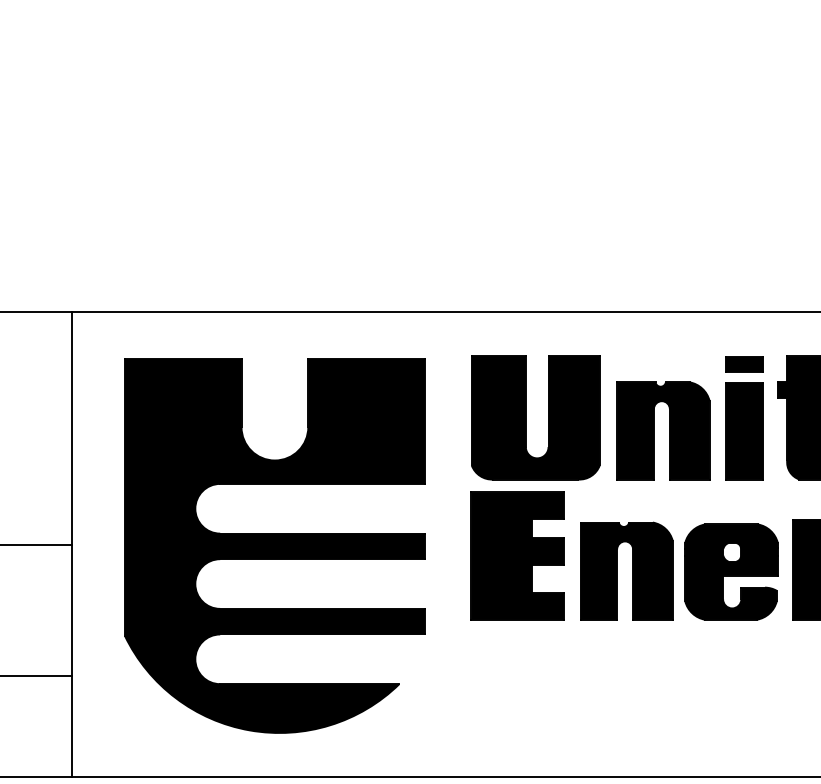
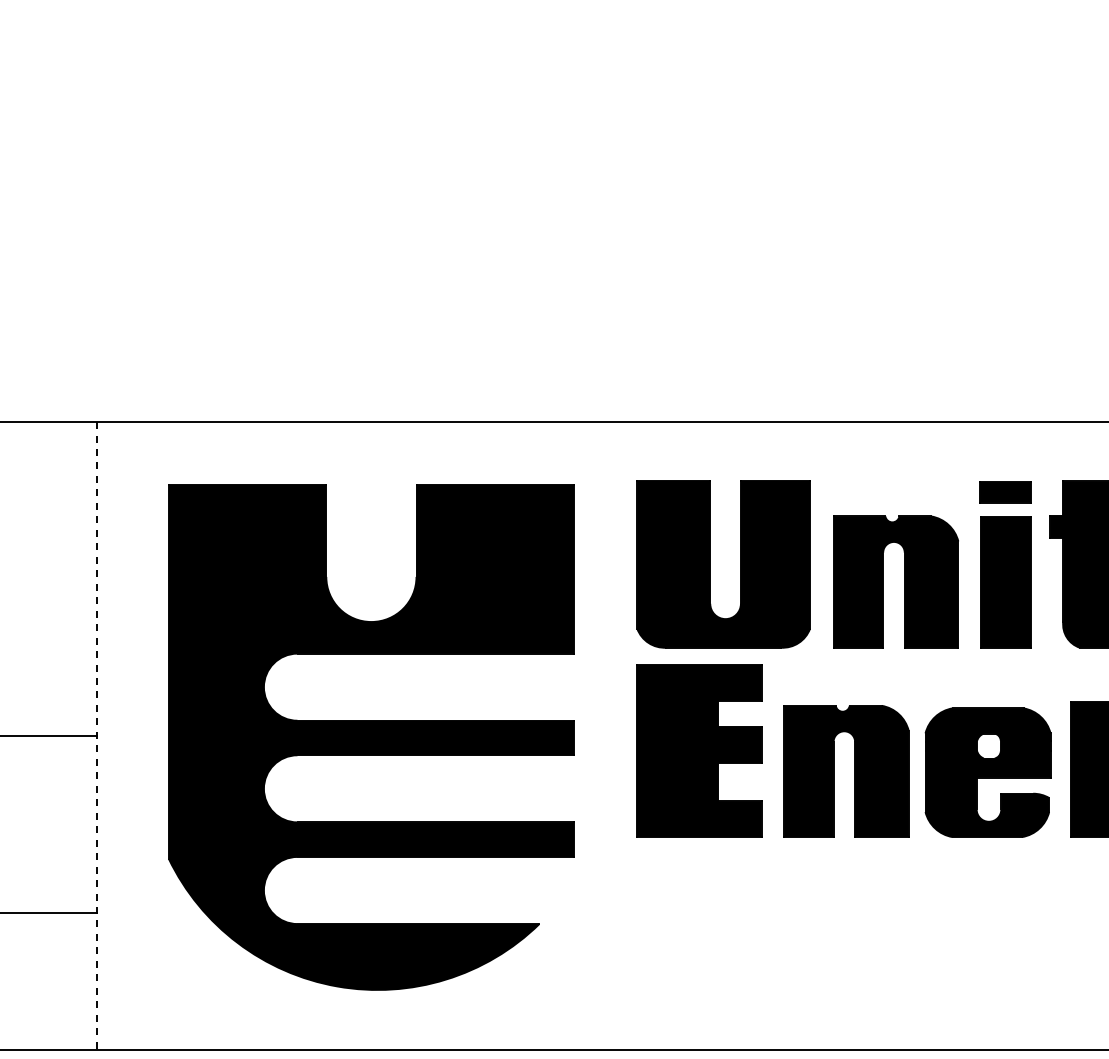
line: (71, 544) -> (96, 735), solid -> dashed

